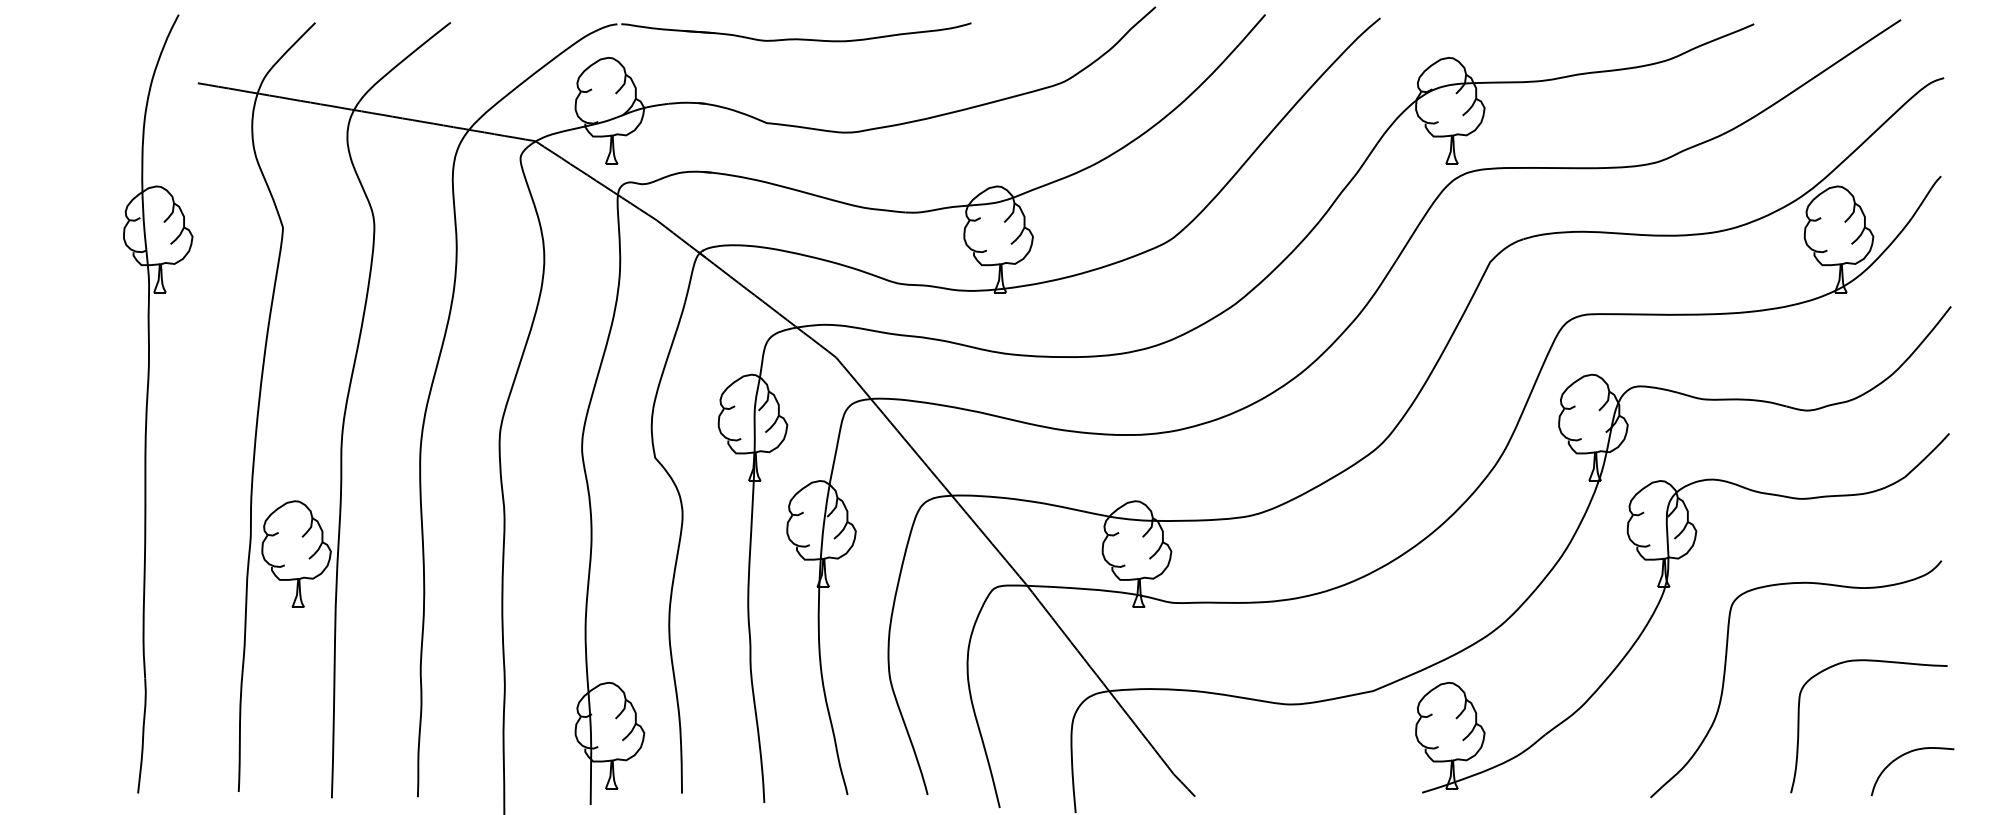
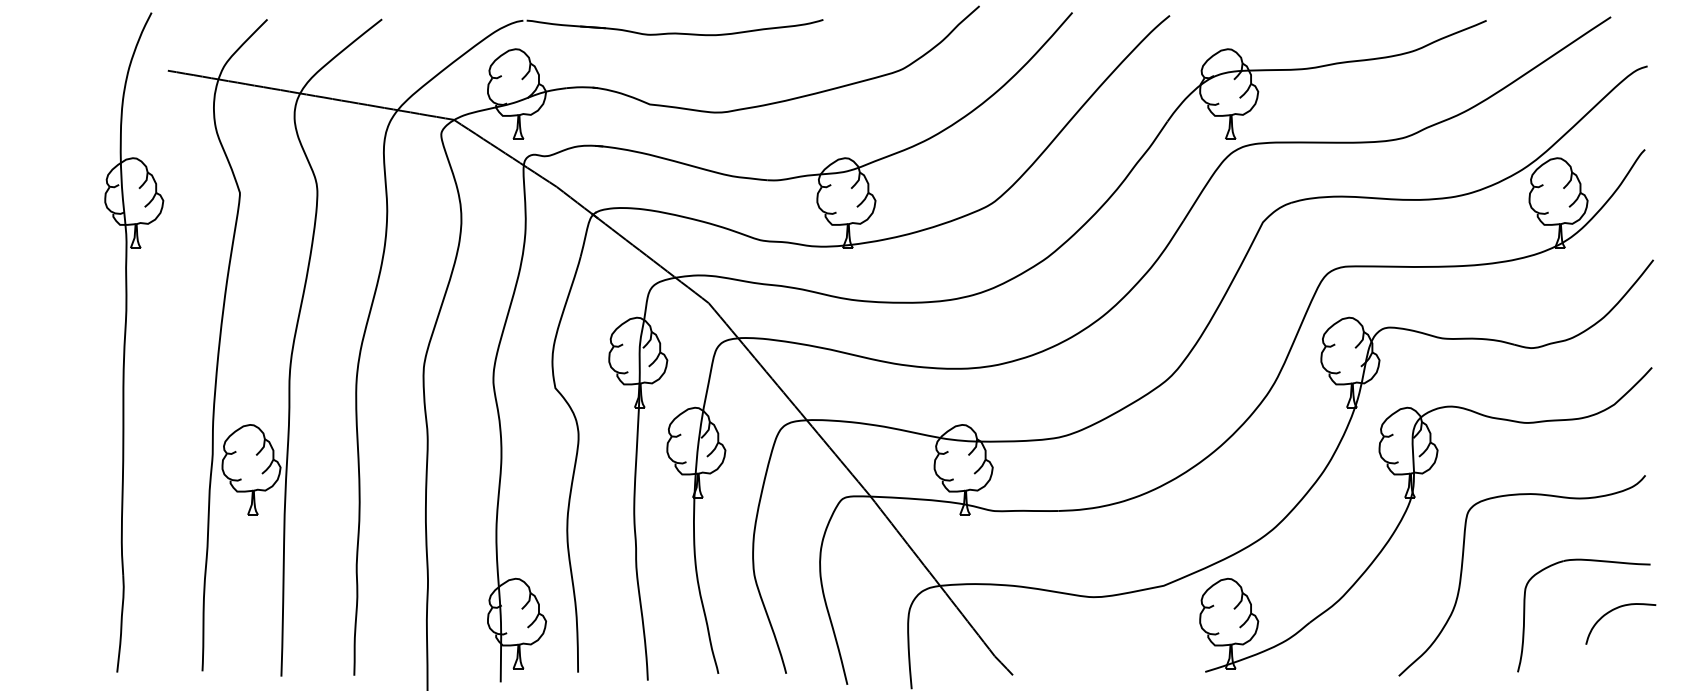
curve: (1905, 755) -> (1614, 610), moved

